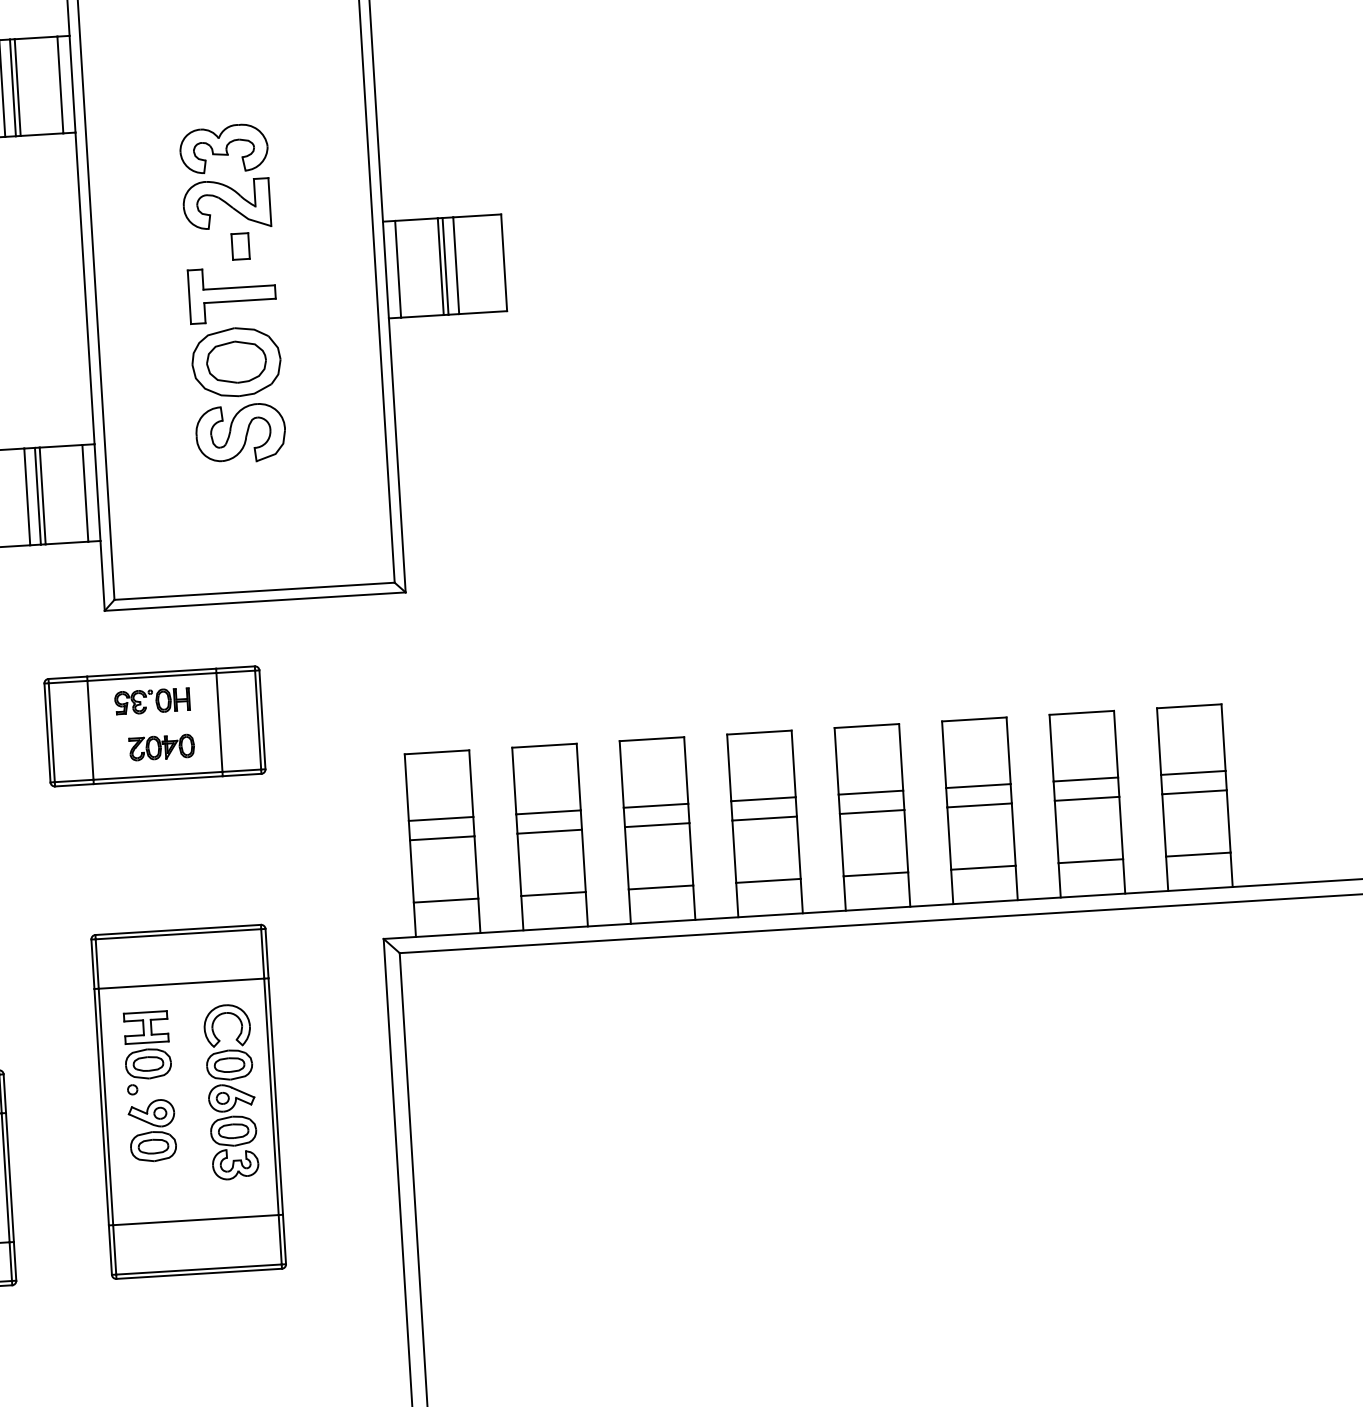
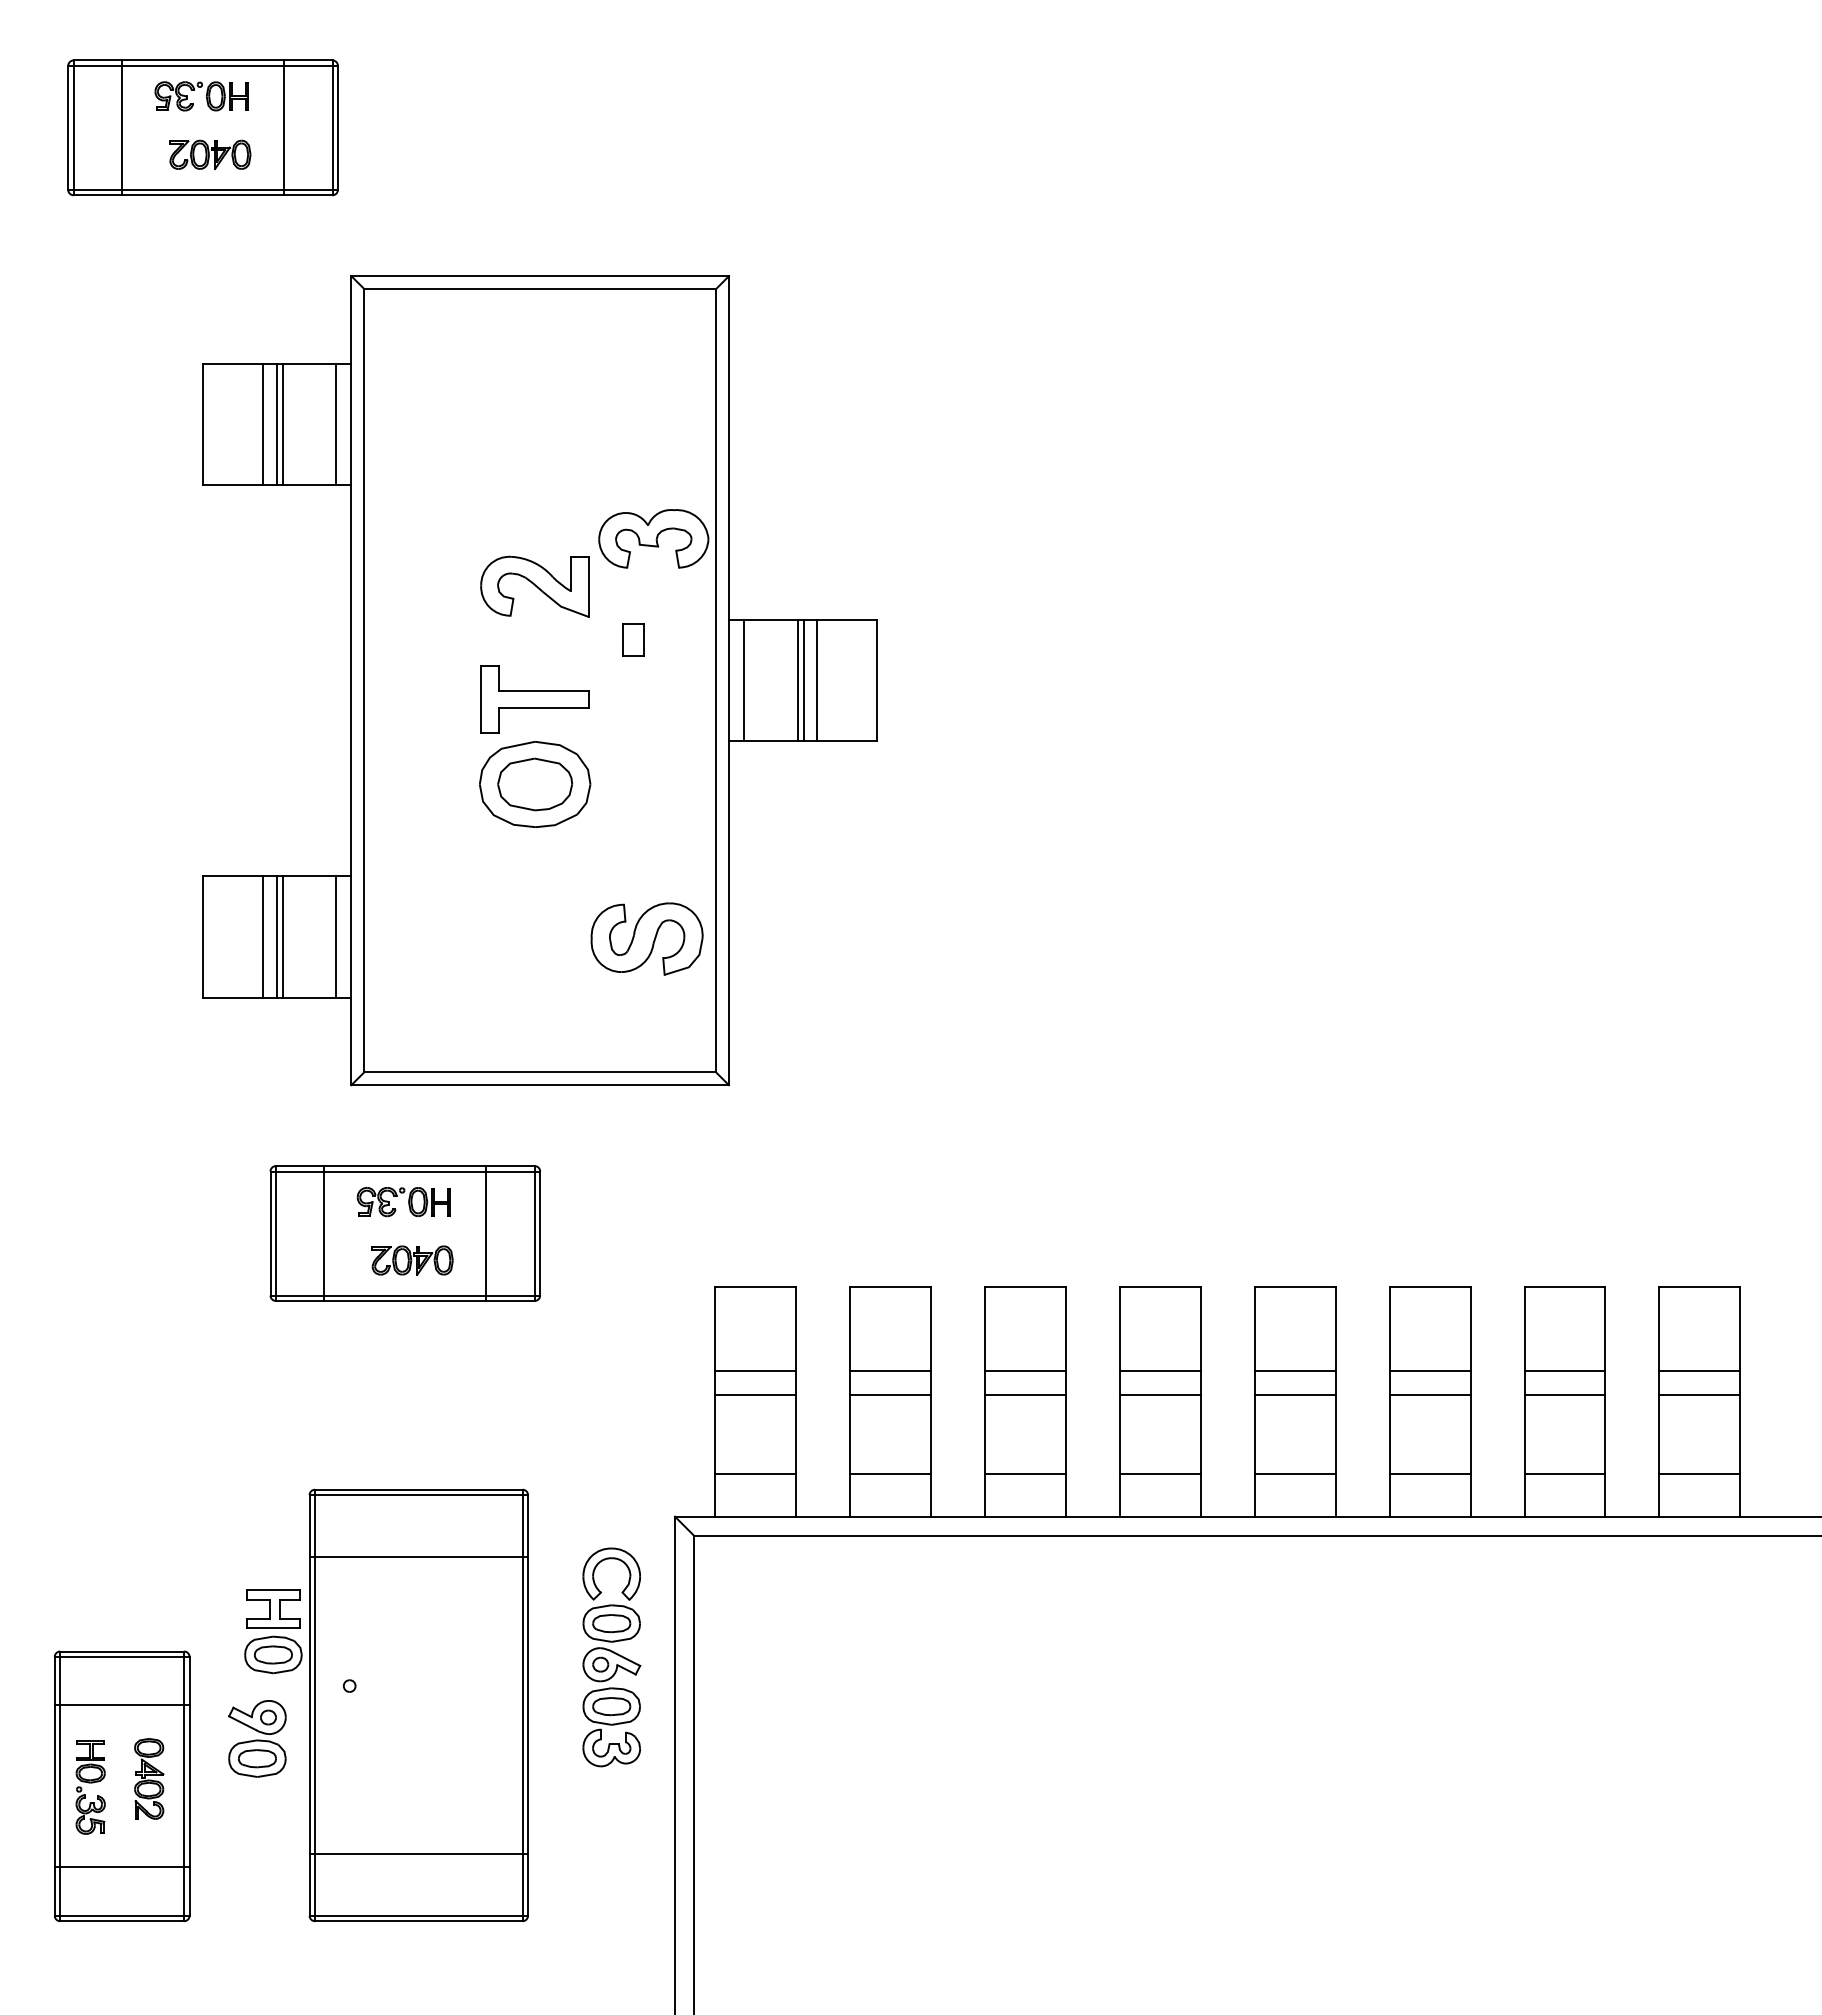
part: (223, 148) -> (653, 538), moved
part: (240, 245) -> (633, 639), moved
part: (240, 433) -> (646, 938), moved
part: (147, 1045) -> (273, 1631), moved
part: (231, 1092) -> (611, 1657), moved
part: (152, 1130) -> (257, 1738), moved

